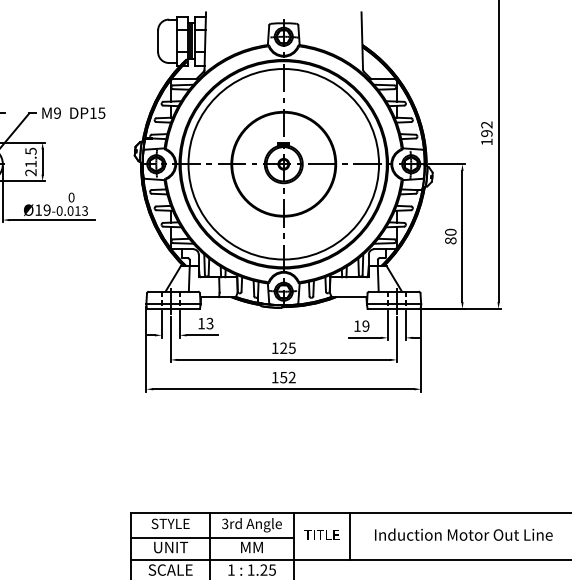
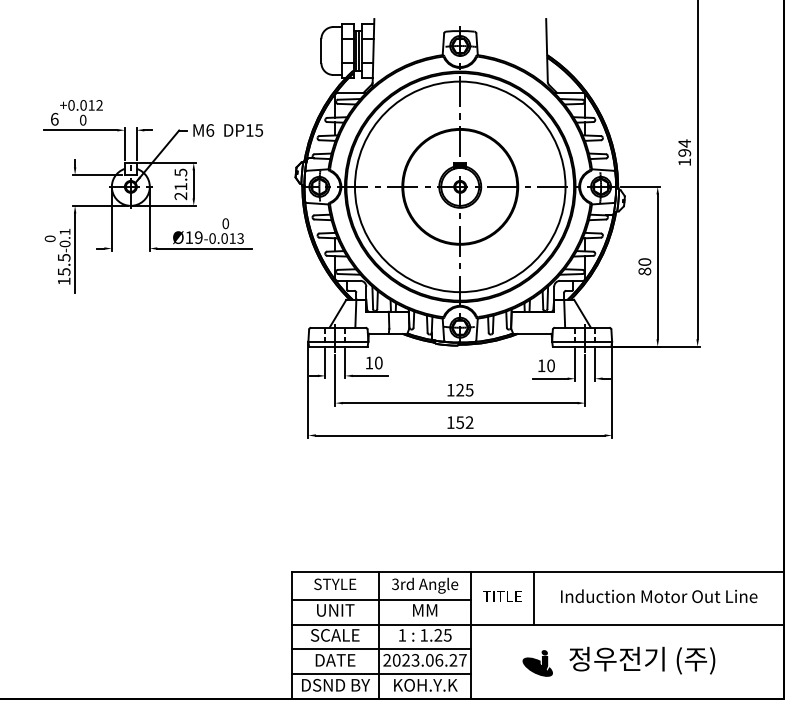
text: (57, 113) -> (210, 130), M9 -> M6
text: (486, 125) -> (684, 143), 192 -> 194
text: (209, 323) -> (378, 362), 13 -> 10
text: (365, 325) -> (550, 365), 19 -> 10

